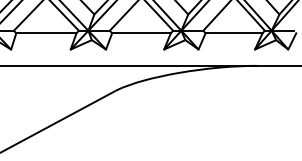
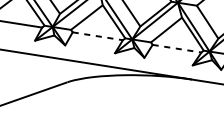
line: (142, 33) -> (98, 36), solid -> dashed
line: (234, 33) -> (177, 48), solid -> dashed

